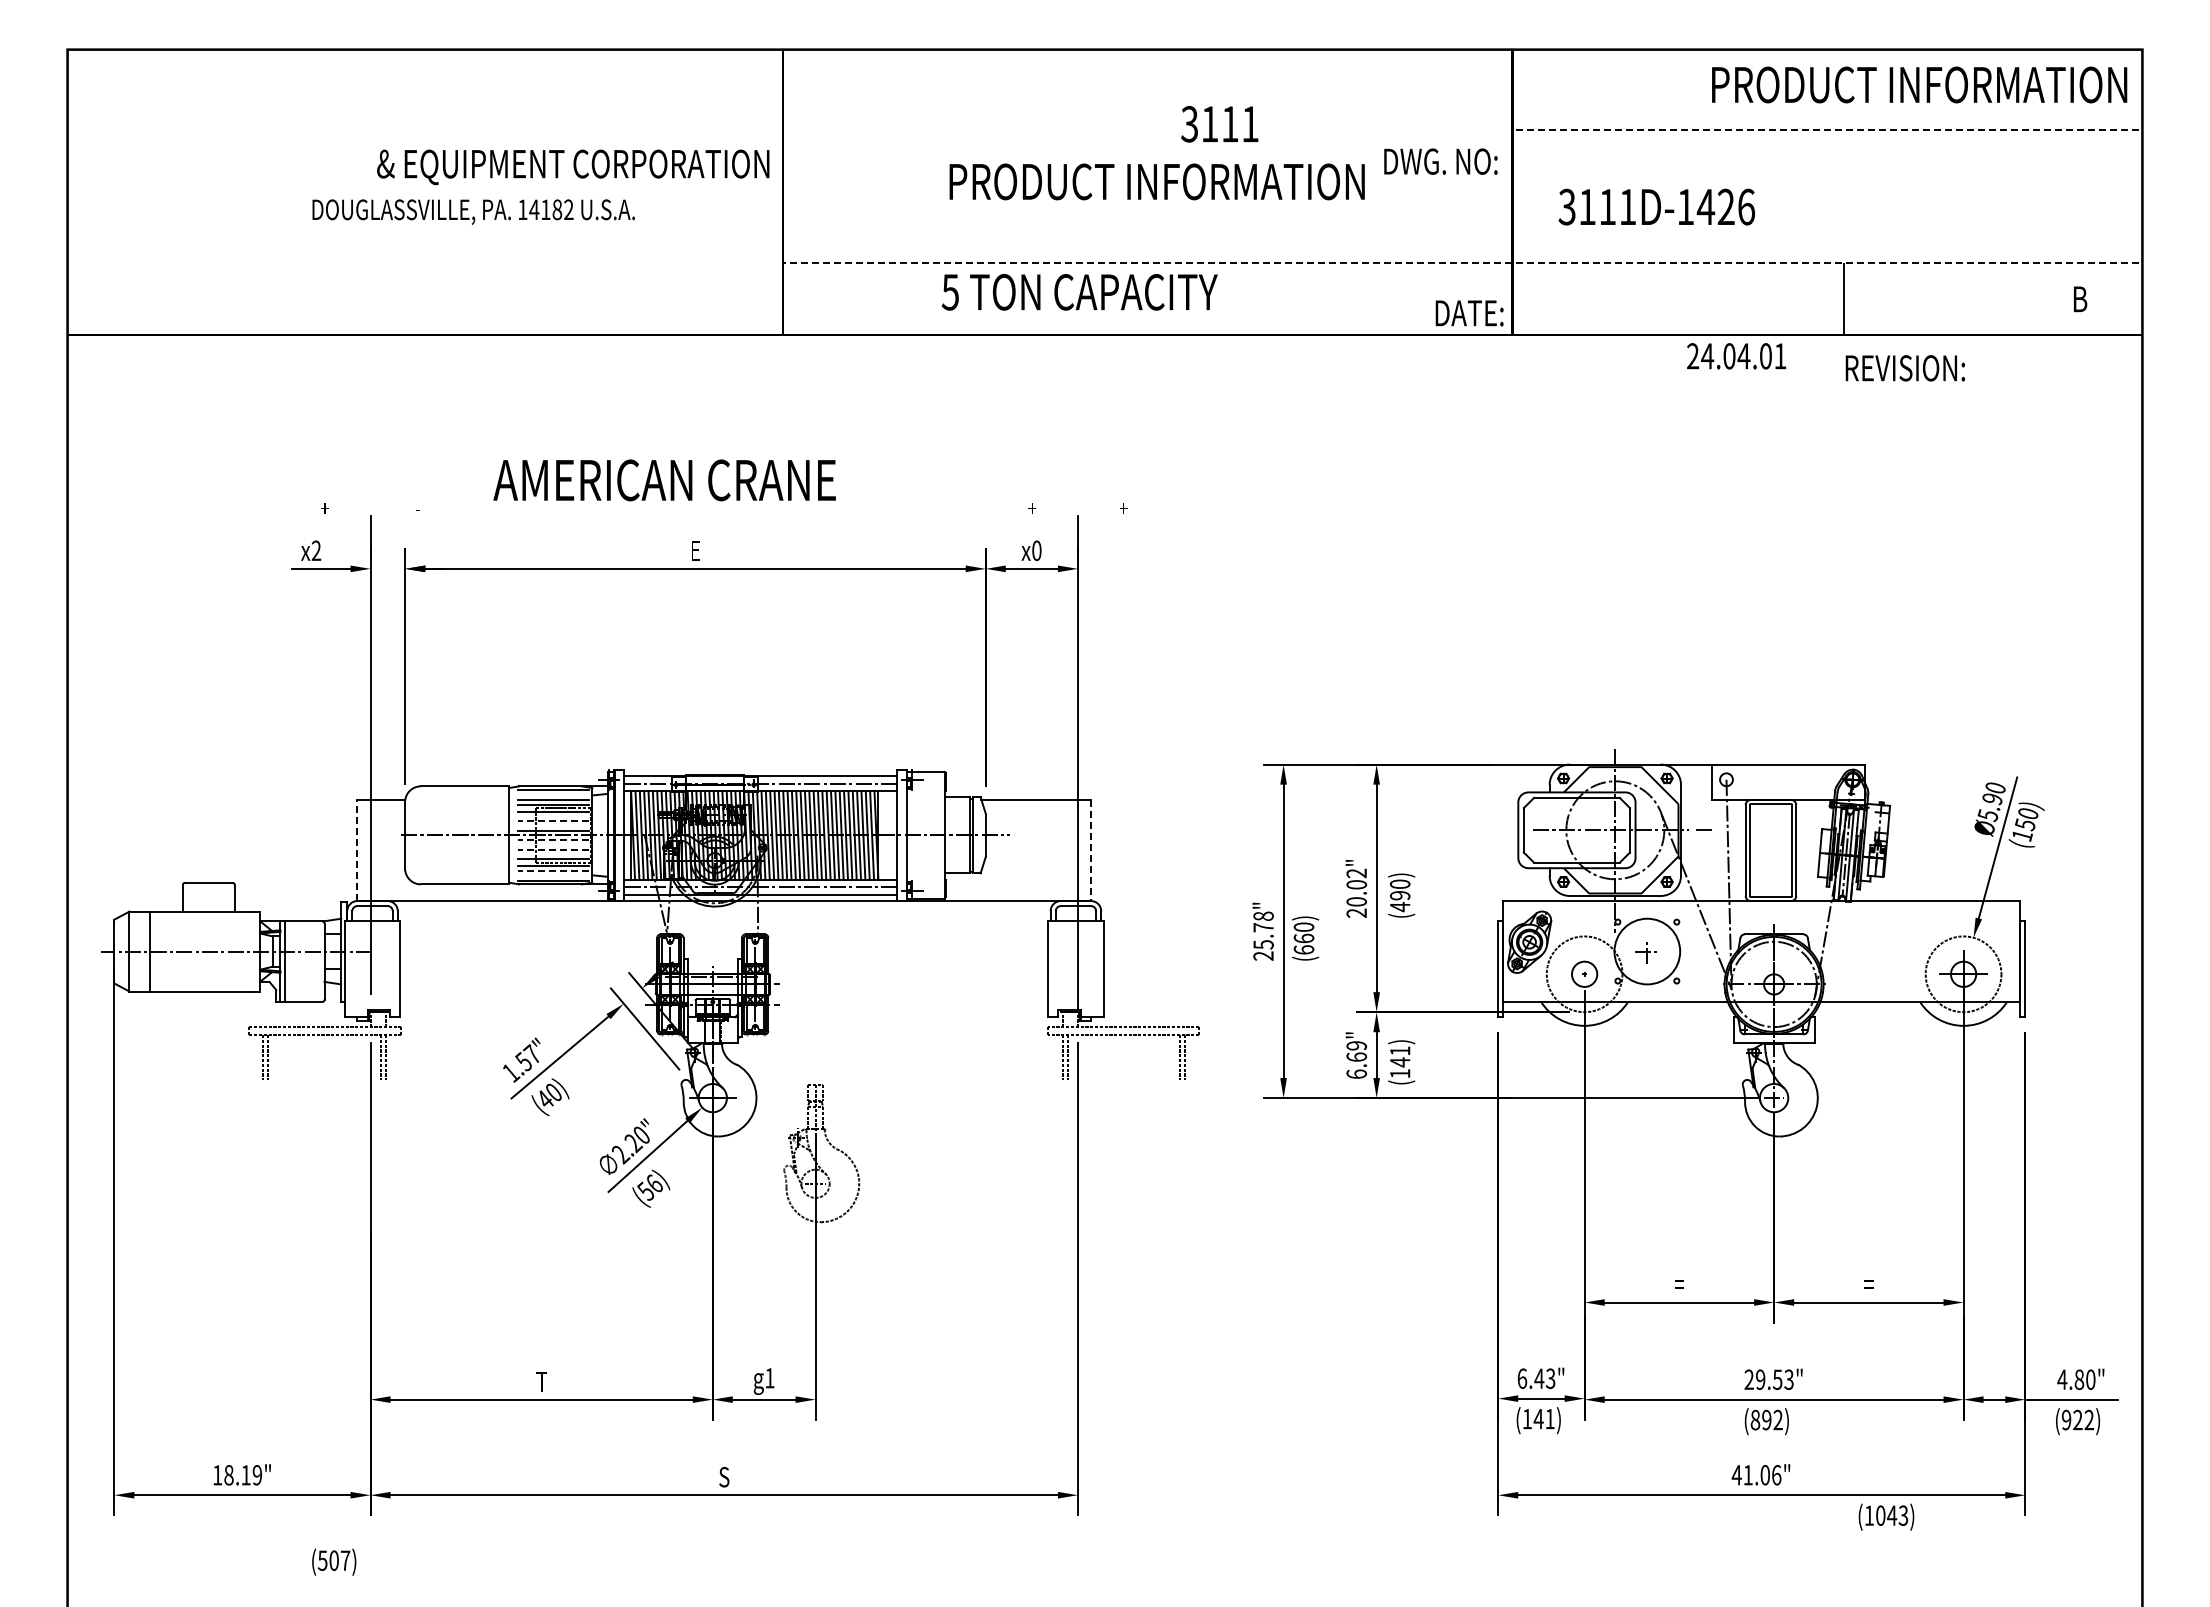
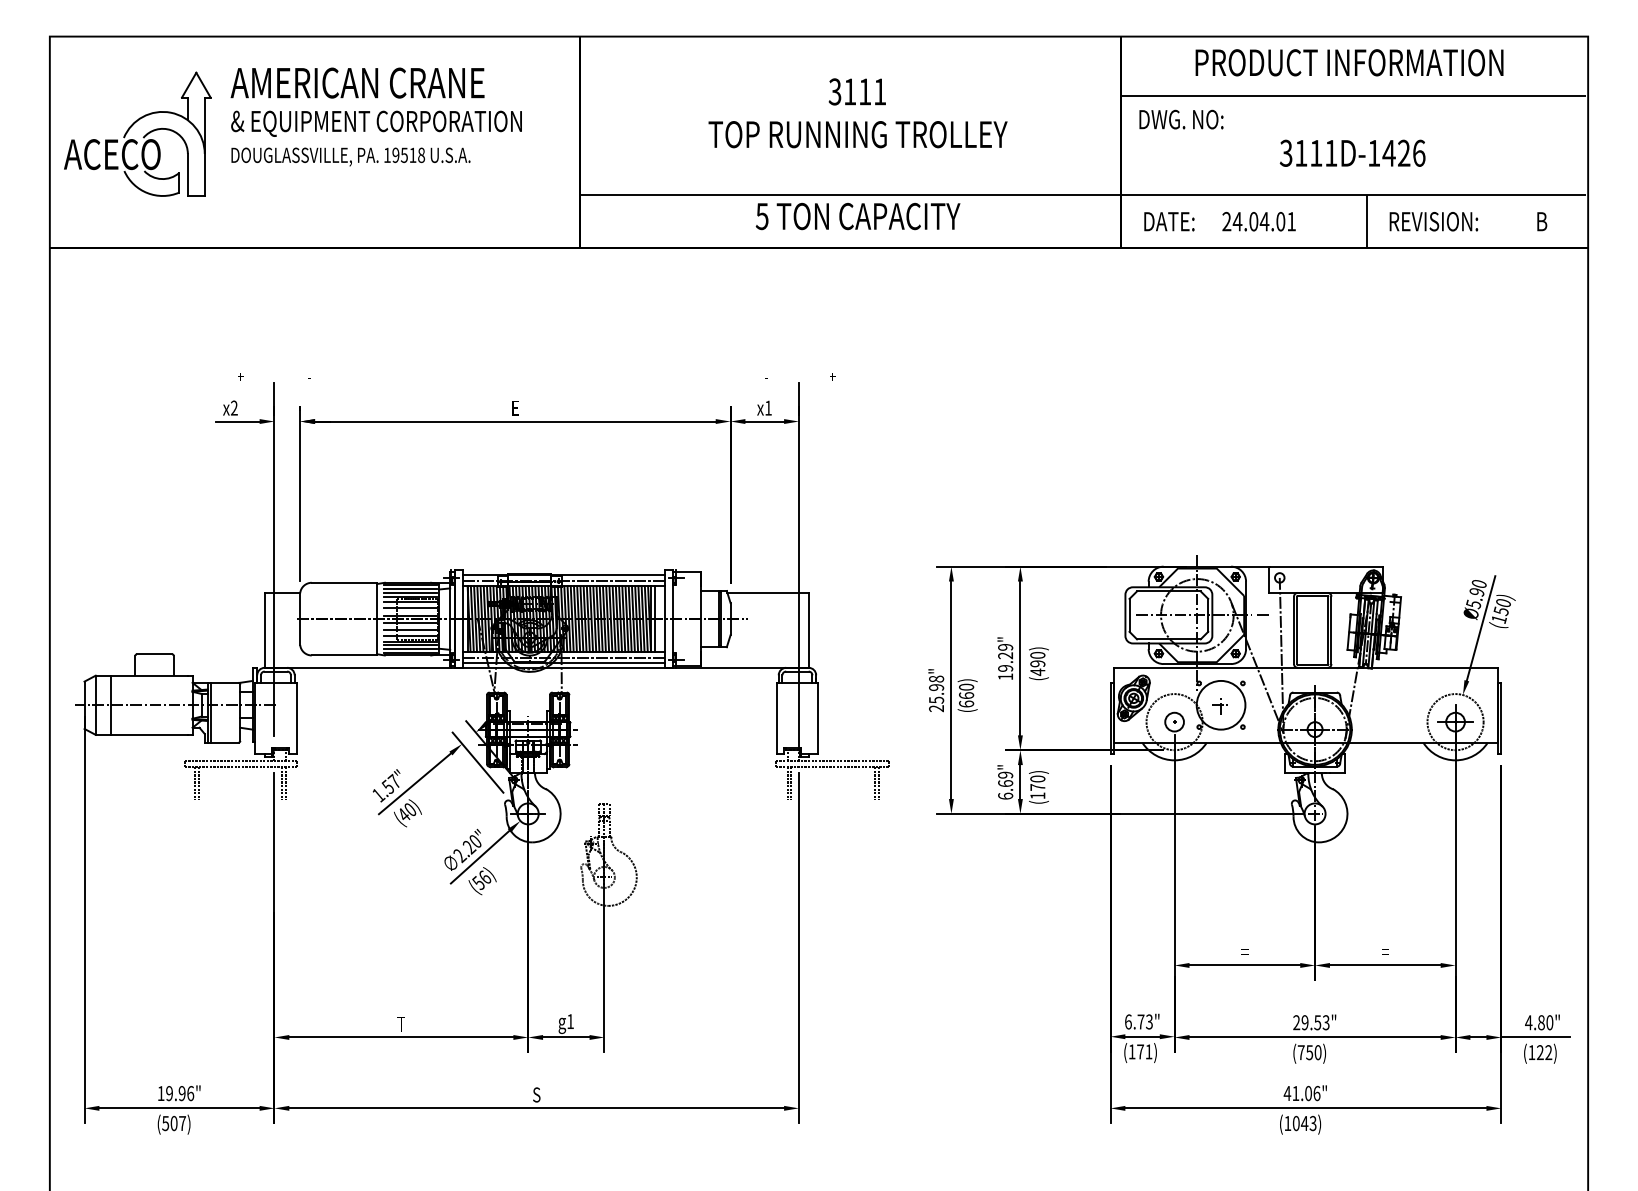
text: (1919, 84) -> (1349, 62), moved
text: (1219, 124) -> (857, 92), moved
line: (1825, 129) -> (1353, 95), dashed -> solid
text: (1440, 161) -> (1181, 119), moved
text: (573, 167) -> (376, 123), moved
text: (1156, 181) -> (857, 134), PRODUCT INFORMATION -> TOP RUNNING TROLLEY
part: (181, 188) -> (134, 139), added
text: (1656, 206) -> (1352, 152), moved
text: (551, 209) -> (408, 155), 14182 -> 19518
line: (1460, 263) -> (1082, 195), dashed -> solid
text: (1079, 292) -> (857, 216), moved
text: (1469, 313) -> (1169, 221), moved
text: (1736, 356) -> (1259, 221), moved
text: (1904, 368) -> (1433, 221), moved
text: (664, 480) -> (357, 83), moved
text: (1031, 508) -> (764, 376), + -> -
text: (1036, 550) -> (768, 407), x0 -> x1
line: (553, 794) -> (410, 588), added
line: (553, 820) -> (410, 608), dashed -> solid
line: (883, 835) -> (654, 619), added
line: (553, 839) -> (410, 622), dashed -> solid
line: (357, 850) -> (264, 630), dashed -> solid
line: (553, 850) -> (410, 630), dashed -> solid
line: (1091, 850) -> (808, 630), dashed -> solid
line: (553, 870) -> (410, 645), dashed -> solid
line: (553, 875) -> (410, 648), added
text: (1356, 892) -> (1005, 661), 20.02" -> 19.29"
text: (1263, 927) -> (936, 687), 25.78" -> 25.98"
text: (1399, 1056) -> (1037, 783), (141) -> (170)
text: (1539, 1378) -> (1141, 1021), 6.43" -> 6.73"
text: (1538, 1419) -> (1140, 1052), (141) -> (171)
text: (1766, 1419) -> (1309, 1052), (892) -> (750)
text: (2066, 1419) -> (1531, 1052), (922) -> (122)
text: (243, 1475) -> (180, 1093), 18.19" -> 19.96"
text: (1886, 1516) -> (1300, 1124), moved
text: (334, 1561) -> (174, 1124), moved

